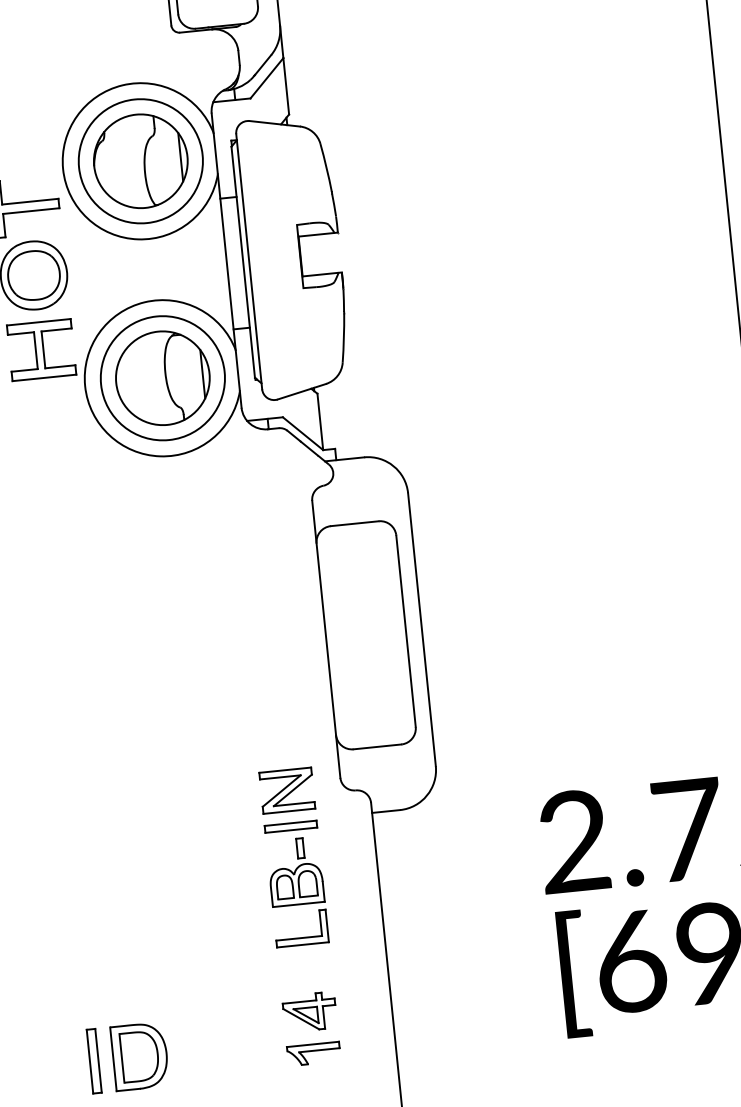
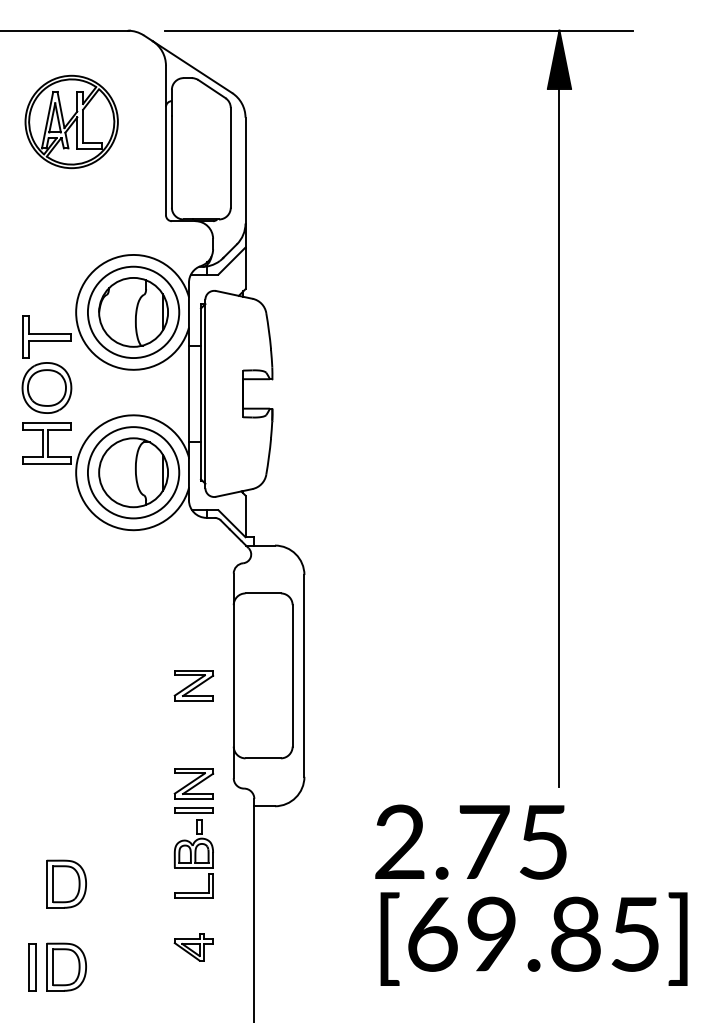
part: (273, 657) -> (193, 685), added
part: (128, 943) -> (66, 883), added
part: (313, 1052) -> (193, 977), removed

